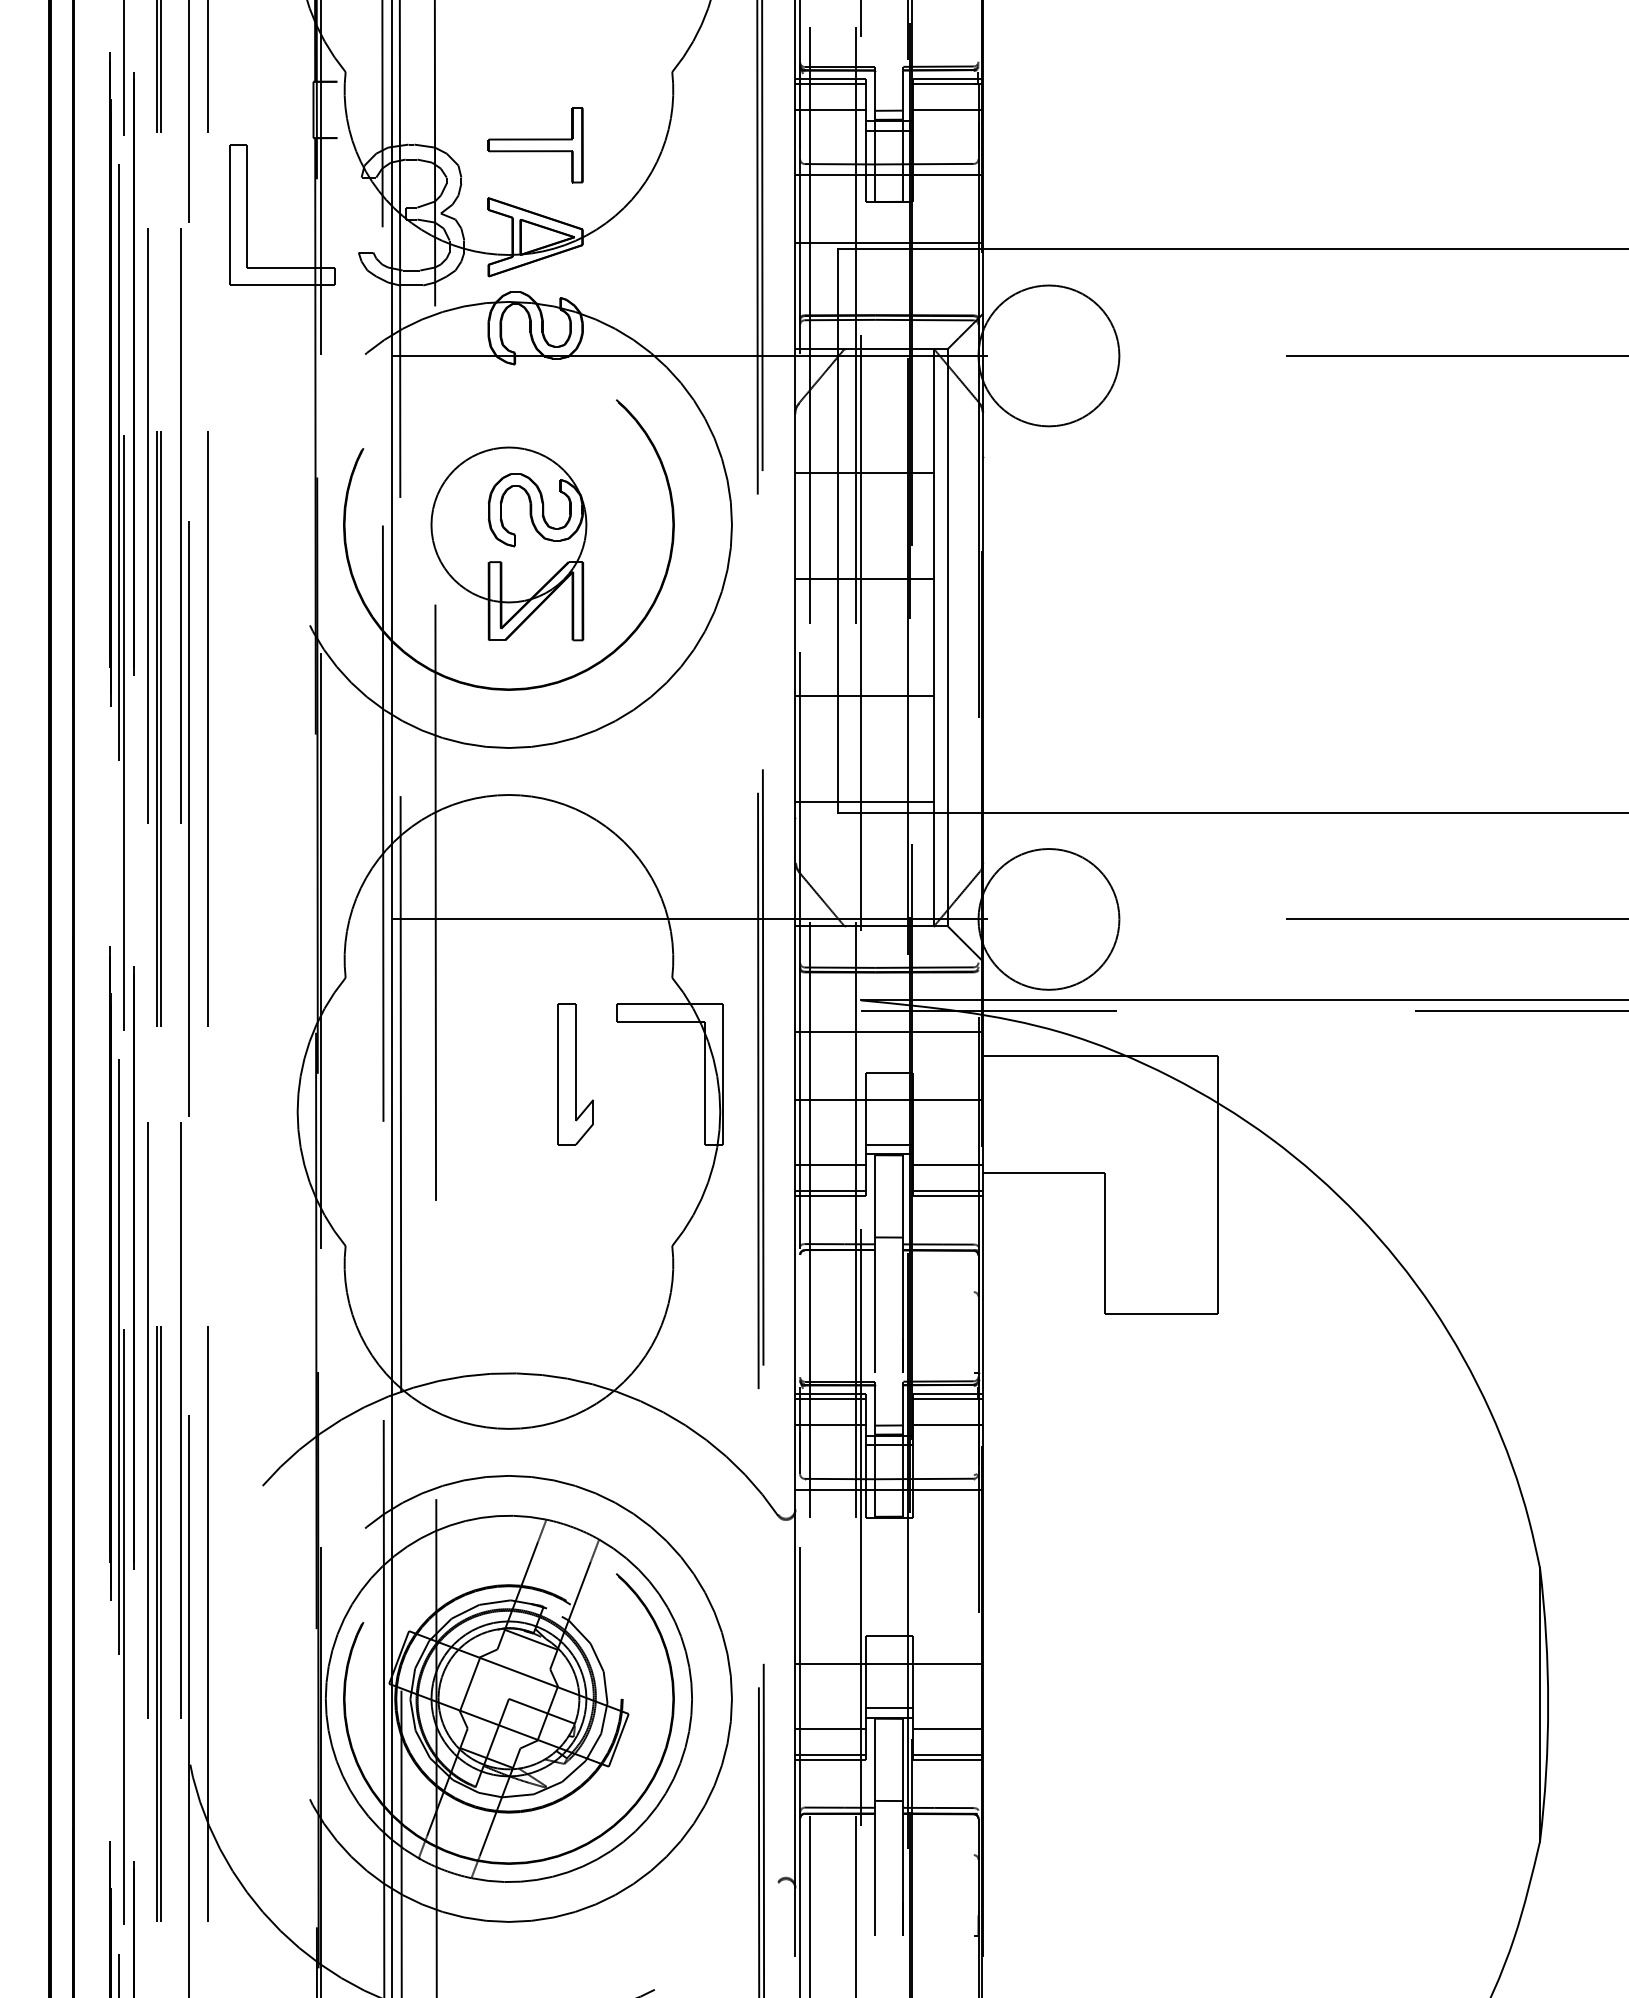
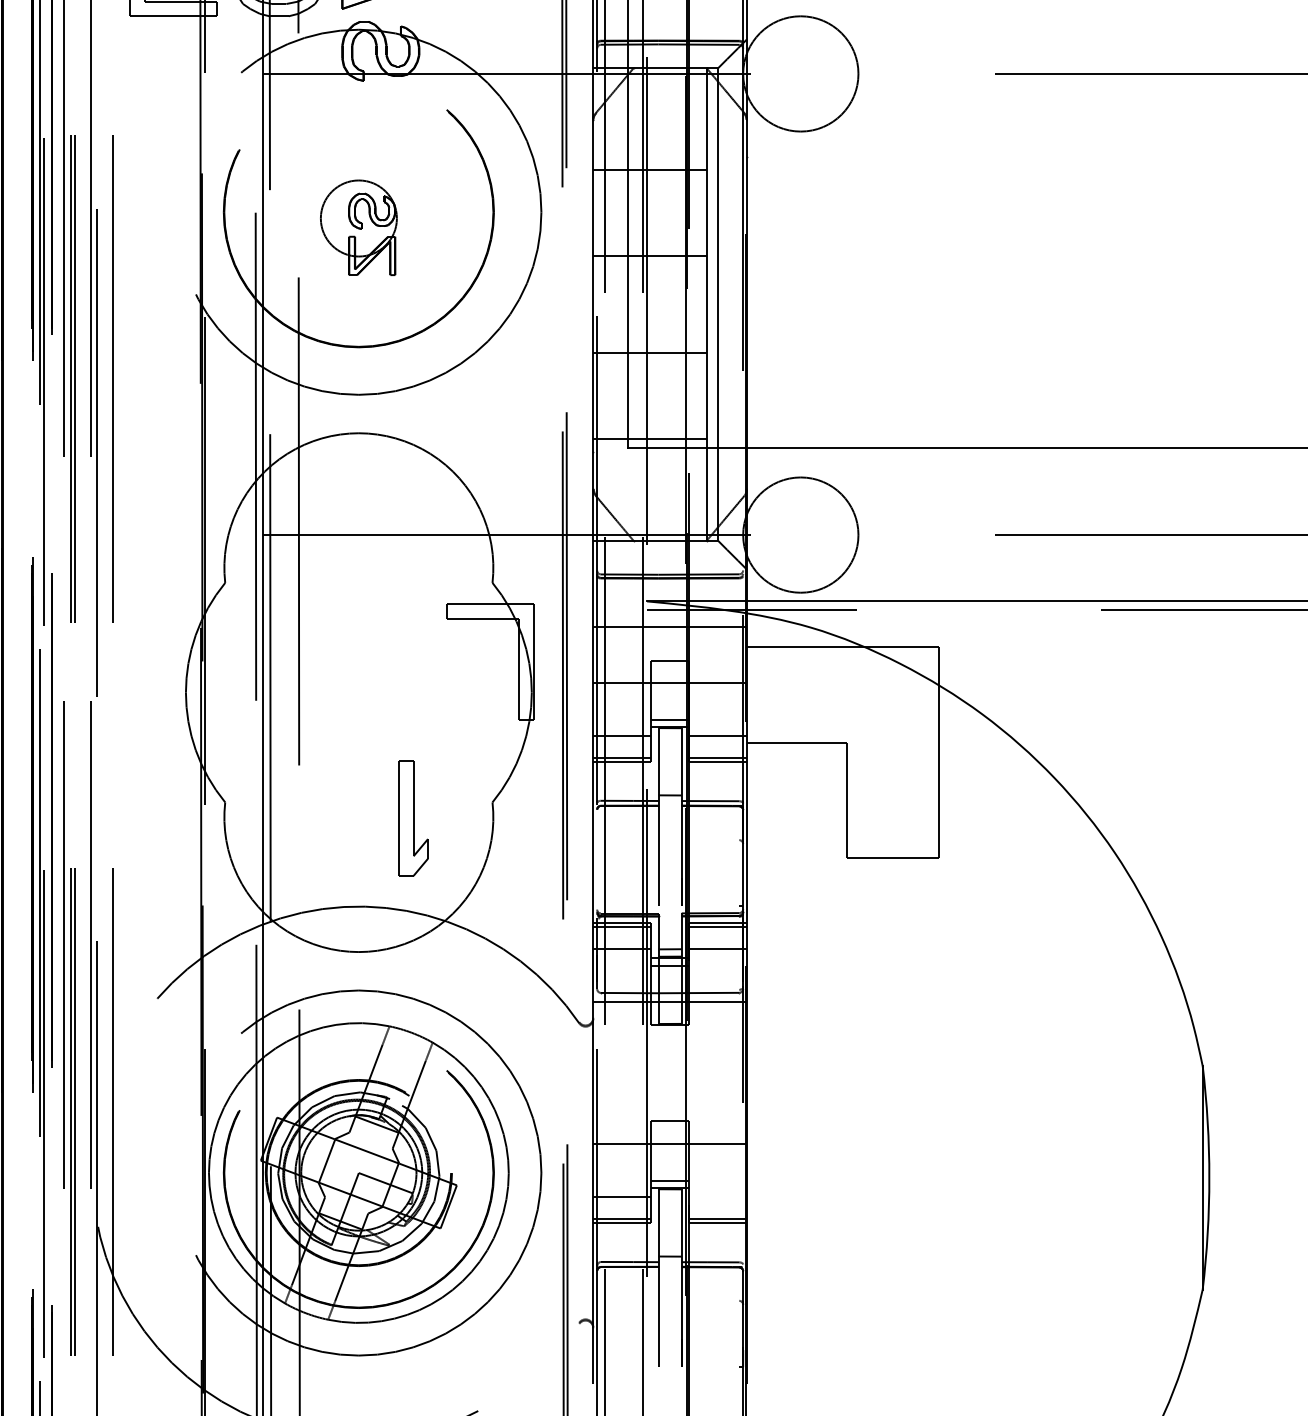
part: (508, 543) -> (358, 227), size x0.6
part: (575, 1074) -> (413, 818), moved
line: (947, 1728) -> (717, 1197), removed

